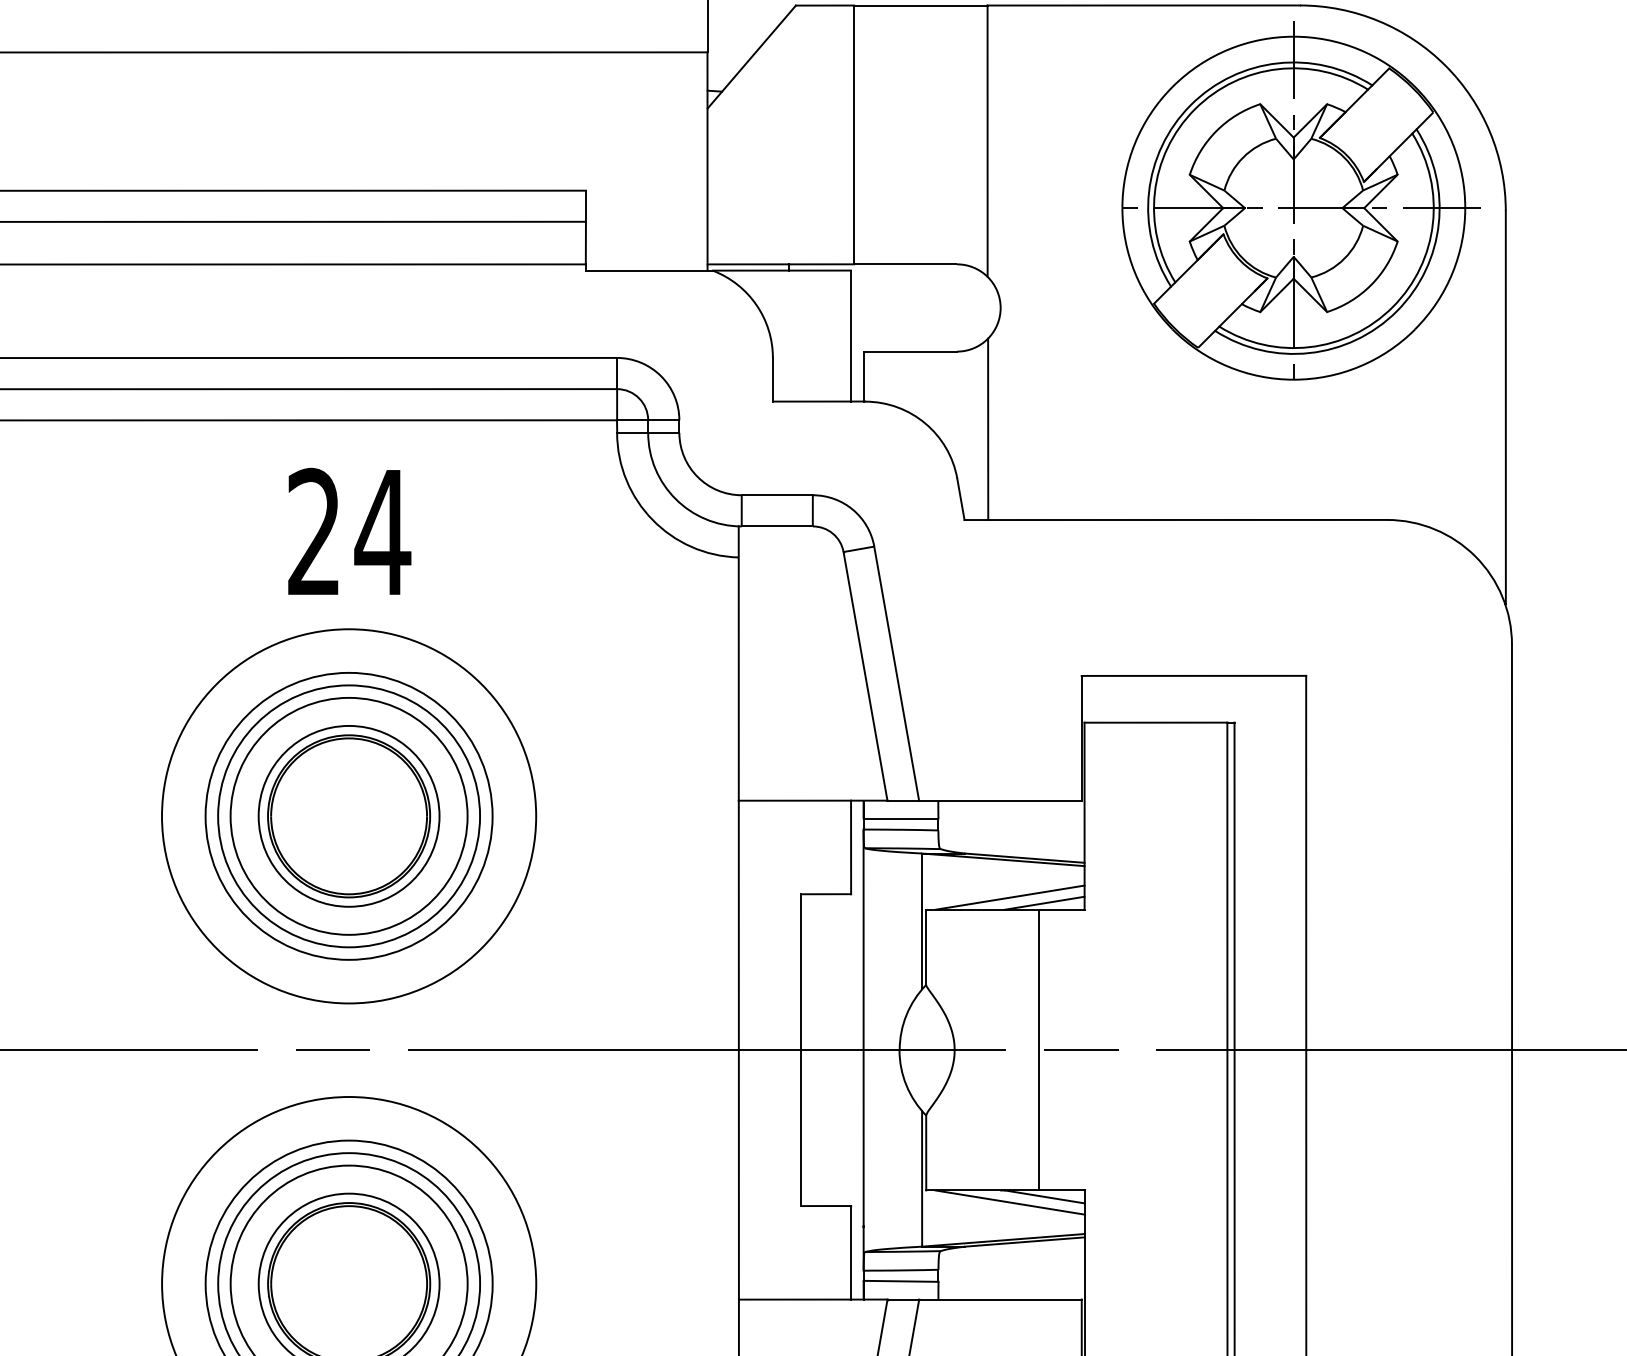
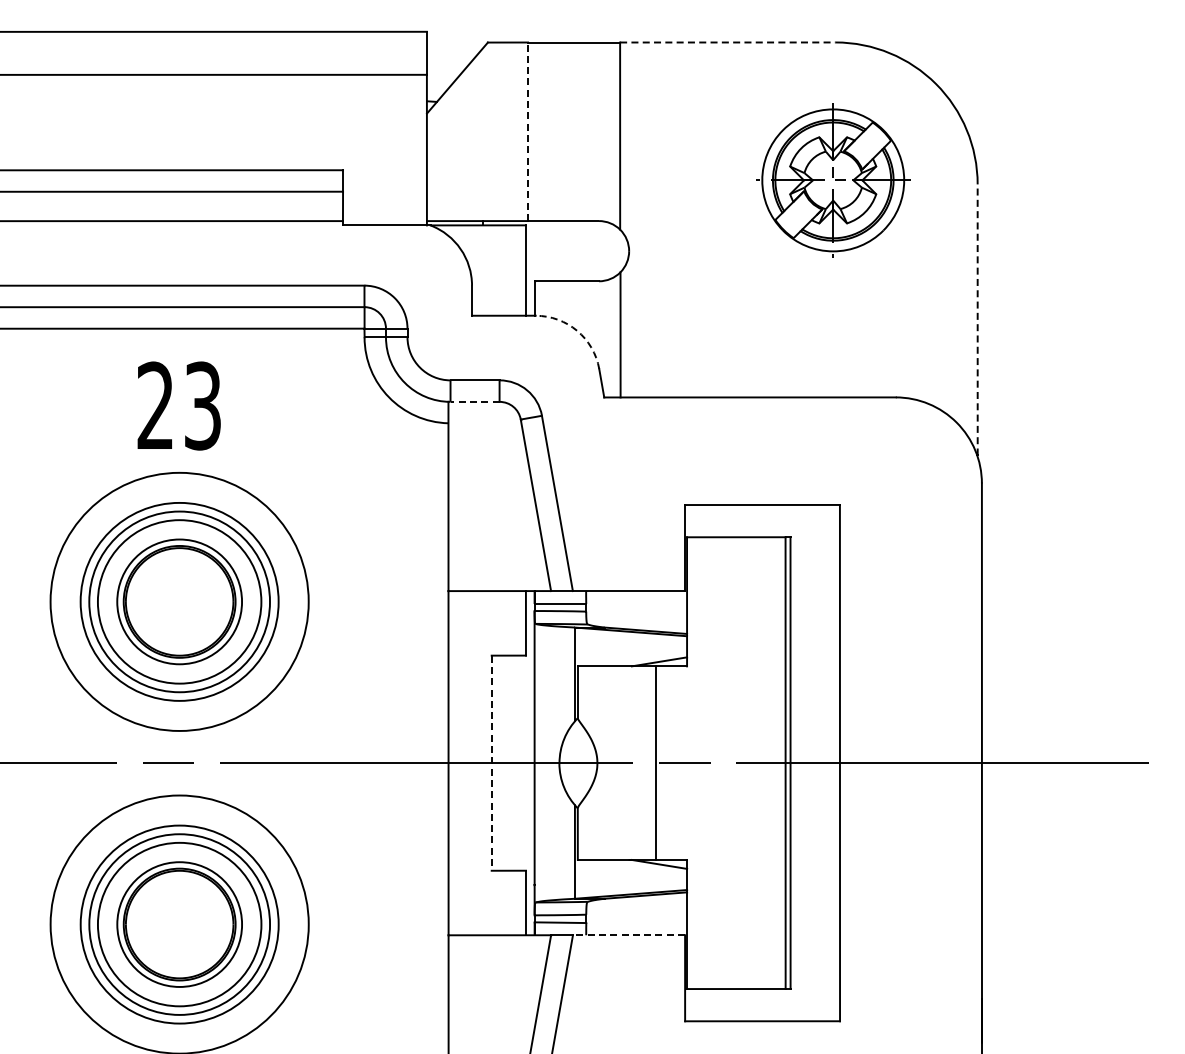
line: (1143, 5) -> (727, 42), solid -> dashed
line: (854, 134) -> (528, 131), solid -> dashed
part: (1299, 201) -> (835, 177), size x0.6
line: (1505, 407) -> (977, 319), solid -> dashed
arc: (925, 422) -> (577, 330), solid -> dashed
line: (776, 525) -> (474, 401), solid -> dashed
text: (382, 531) -> (202, 405), 24 -> 23
line: (1009, 896) -> (635, 657), removed
line: (801, 1050) -> (491, 763), solid -> dashed
line: (1009, 1201) -> (635, 867), removed
line: (999, 1299) -> (628, 935), solid -> dashed

